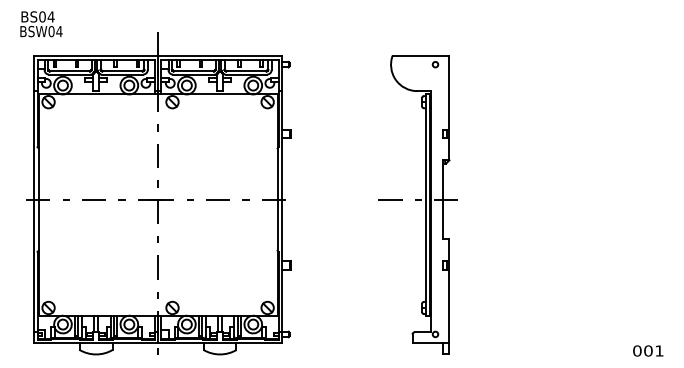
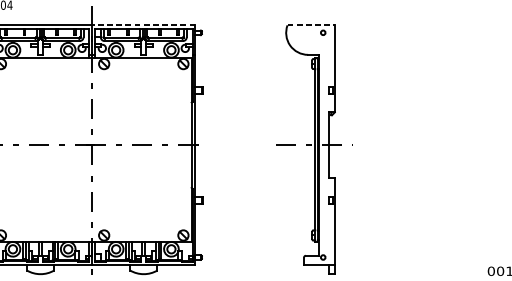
line: (220, 55) -> (144, 25), solid -> dashed
line: (421, 55) -> (311, 25), solid -> dashed

